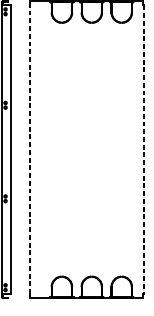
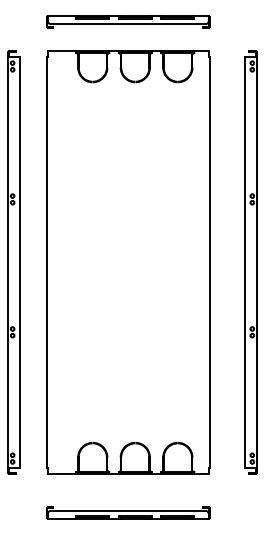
line: (29, 149) -> (46, 262), dashed -> solid
line: (144, 150) -> (209, 263), dashed -> solid

